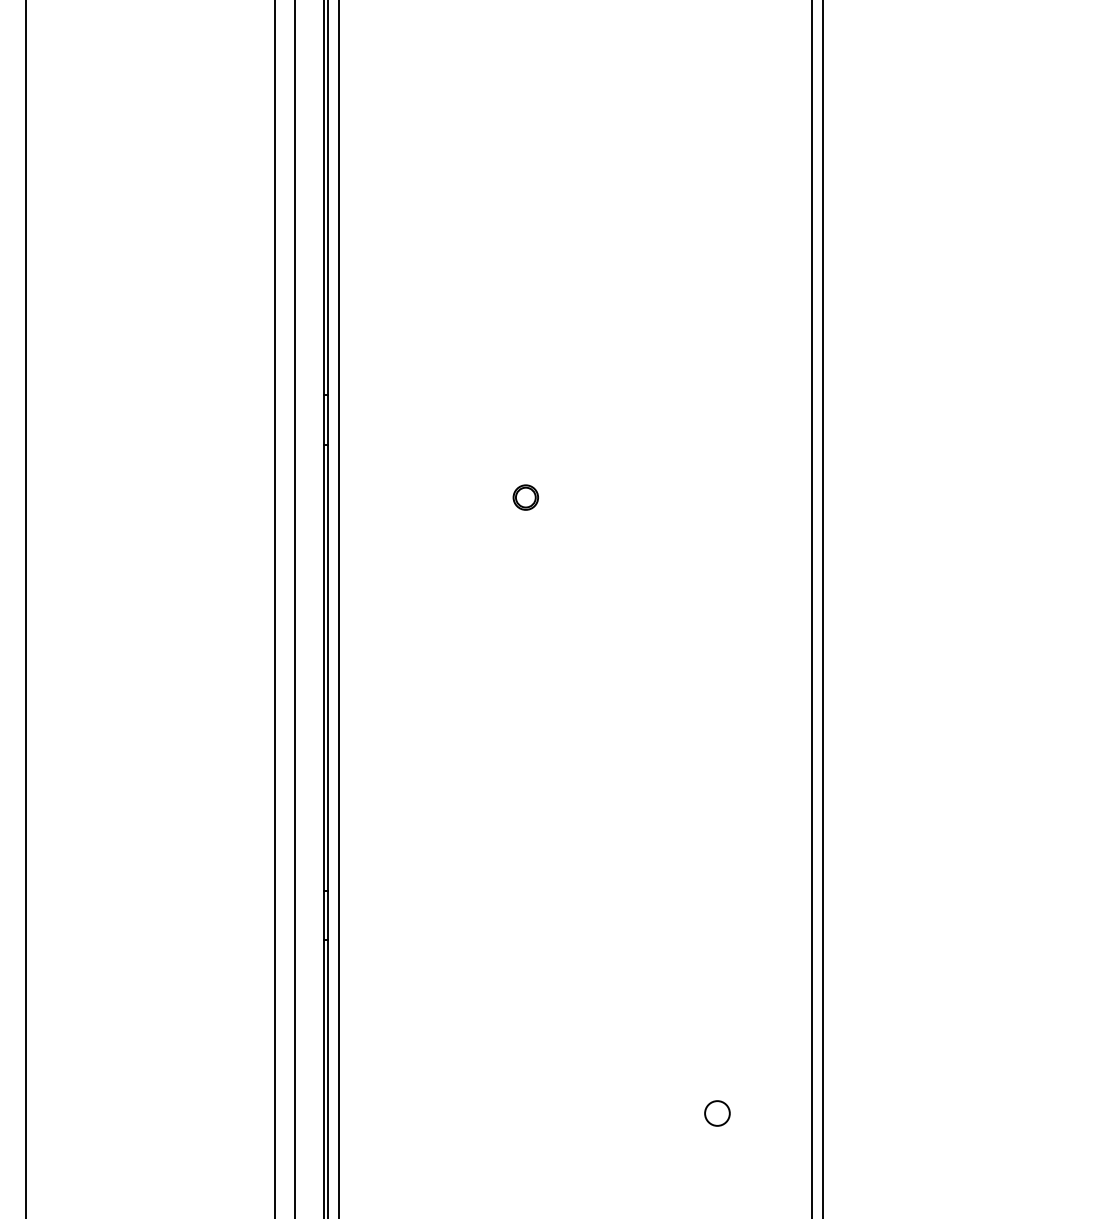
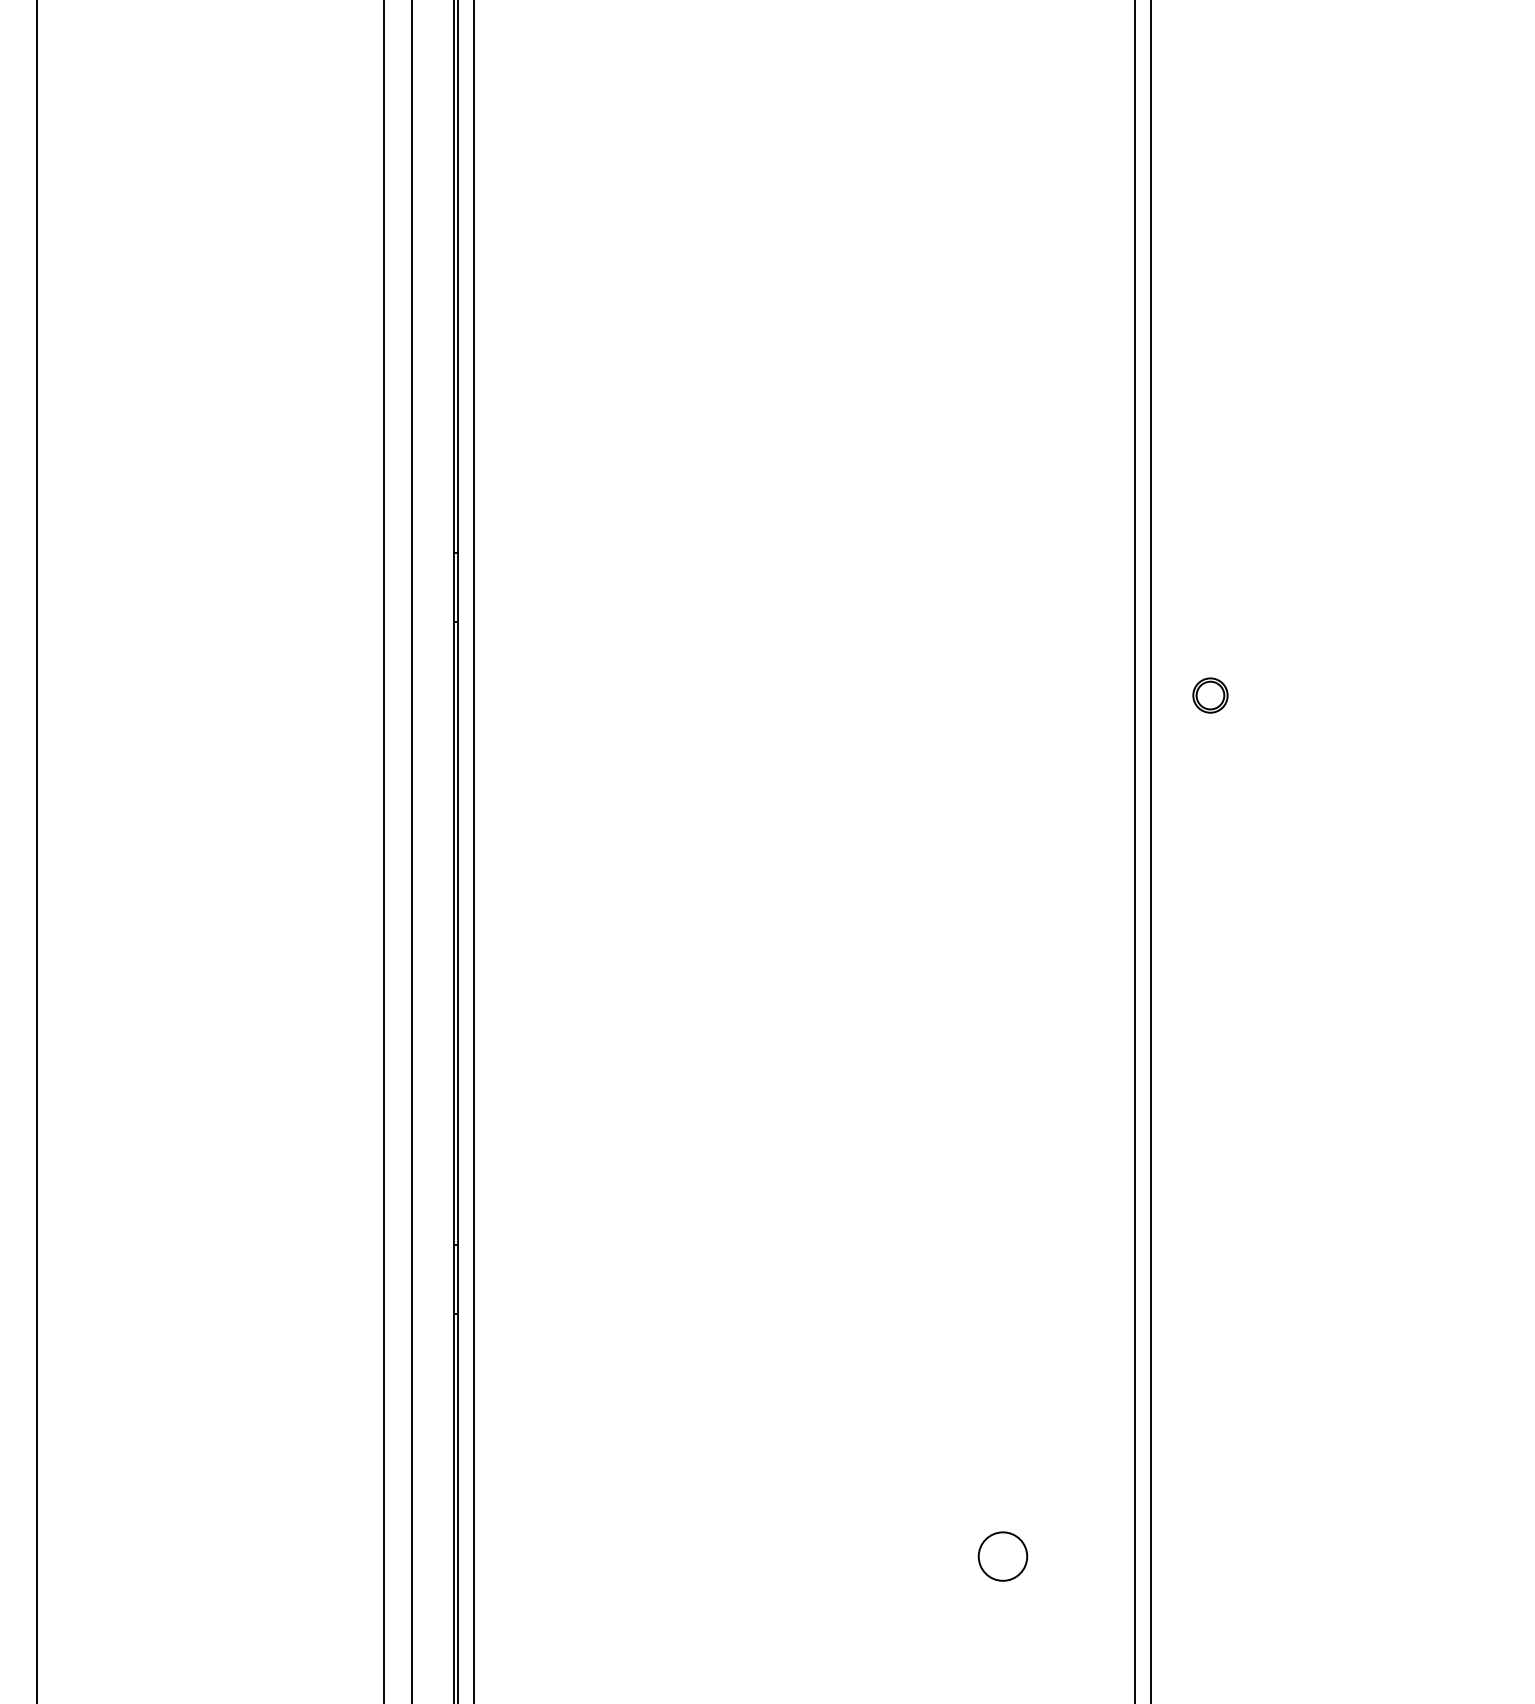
part: (525, 497) -> (1209, 695), moved
circle: (717, 1113) -> (1003, 1556), size x1.4

